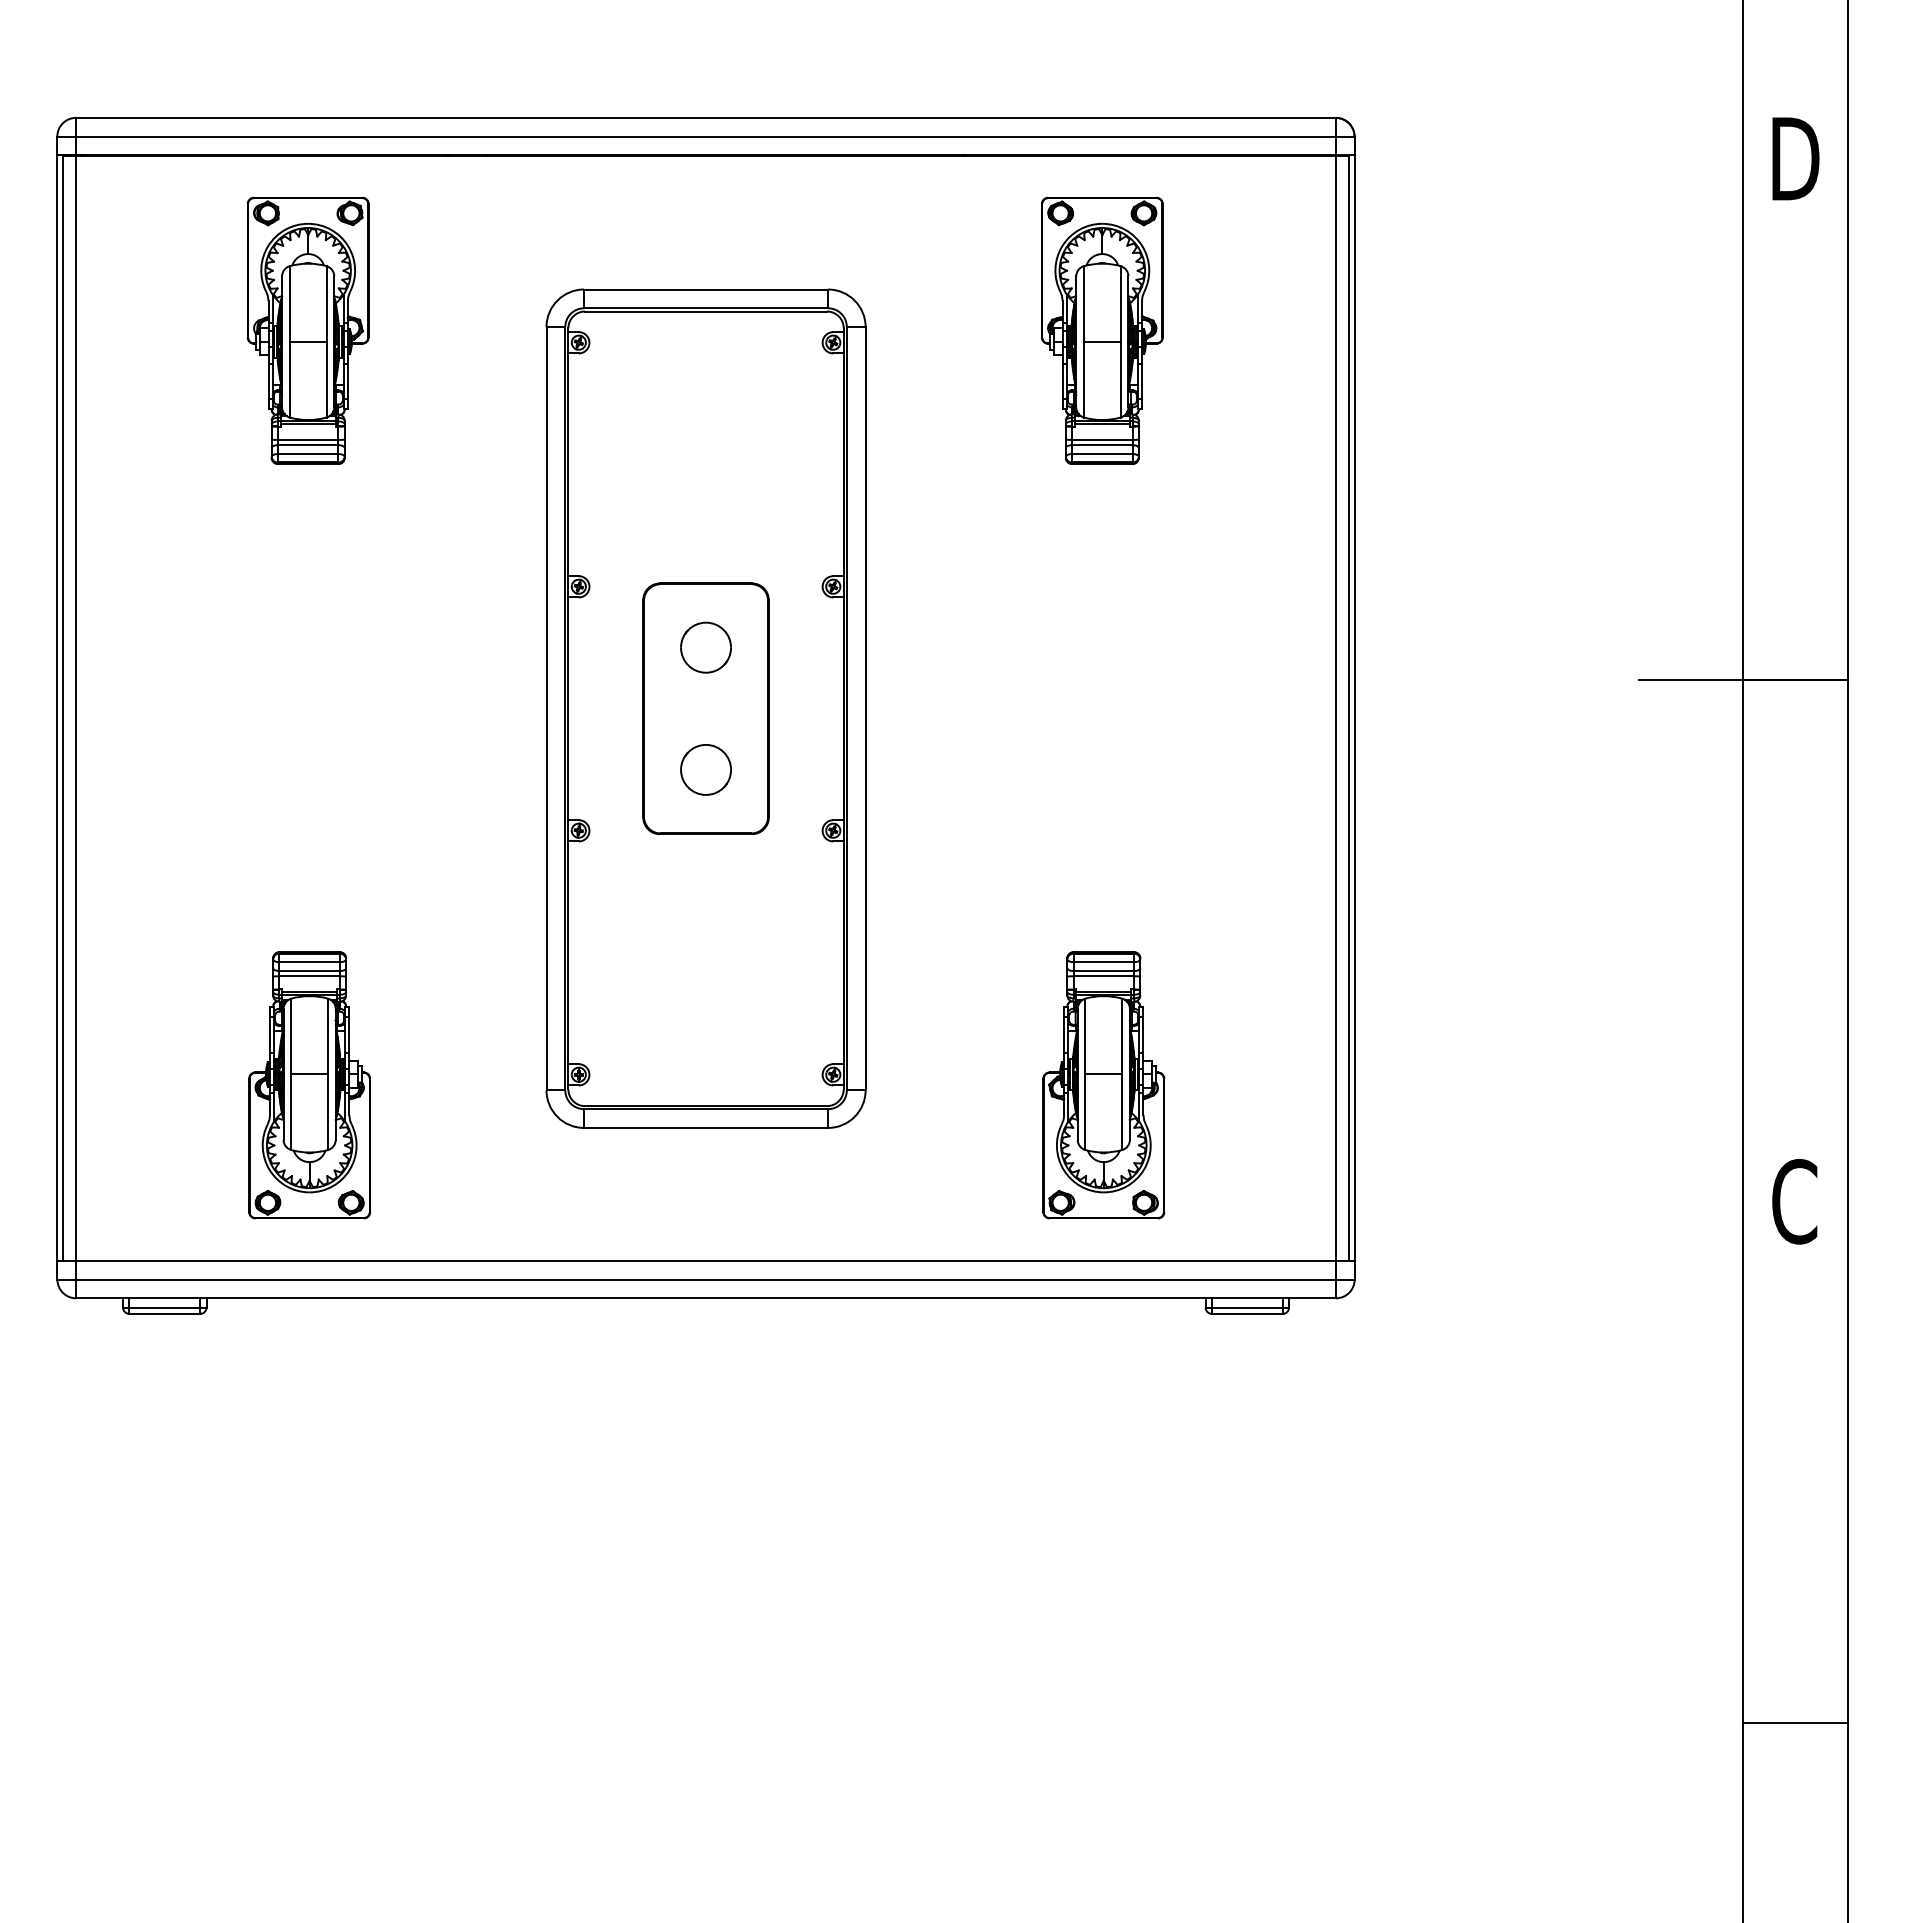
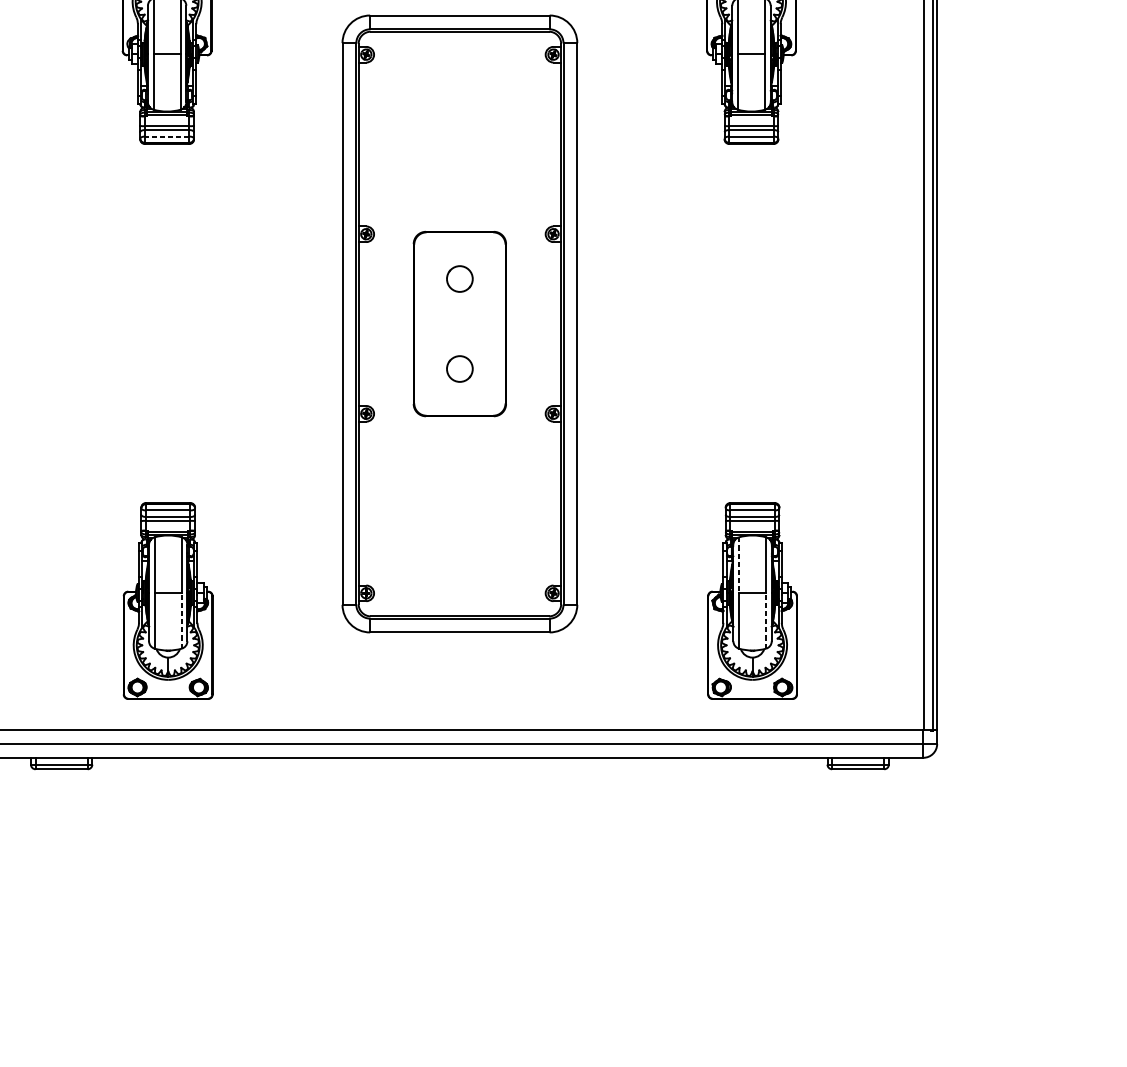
line: (307, 454) -> (166, 136), solid -> dashed
part: (705, 647) -> (459, 278), size x0.7
part: (705, 769) -> (459, 368), size x0.7
line: (1085, 1036) -> (739, 565), solid -> dashed
line: (328, 1112) -> (182, 621), solid -> dashed
line: (1122, 1112) -> (766, 621), solid -> dashed

